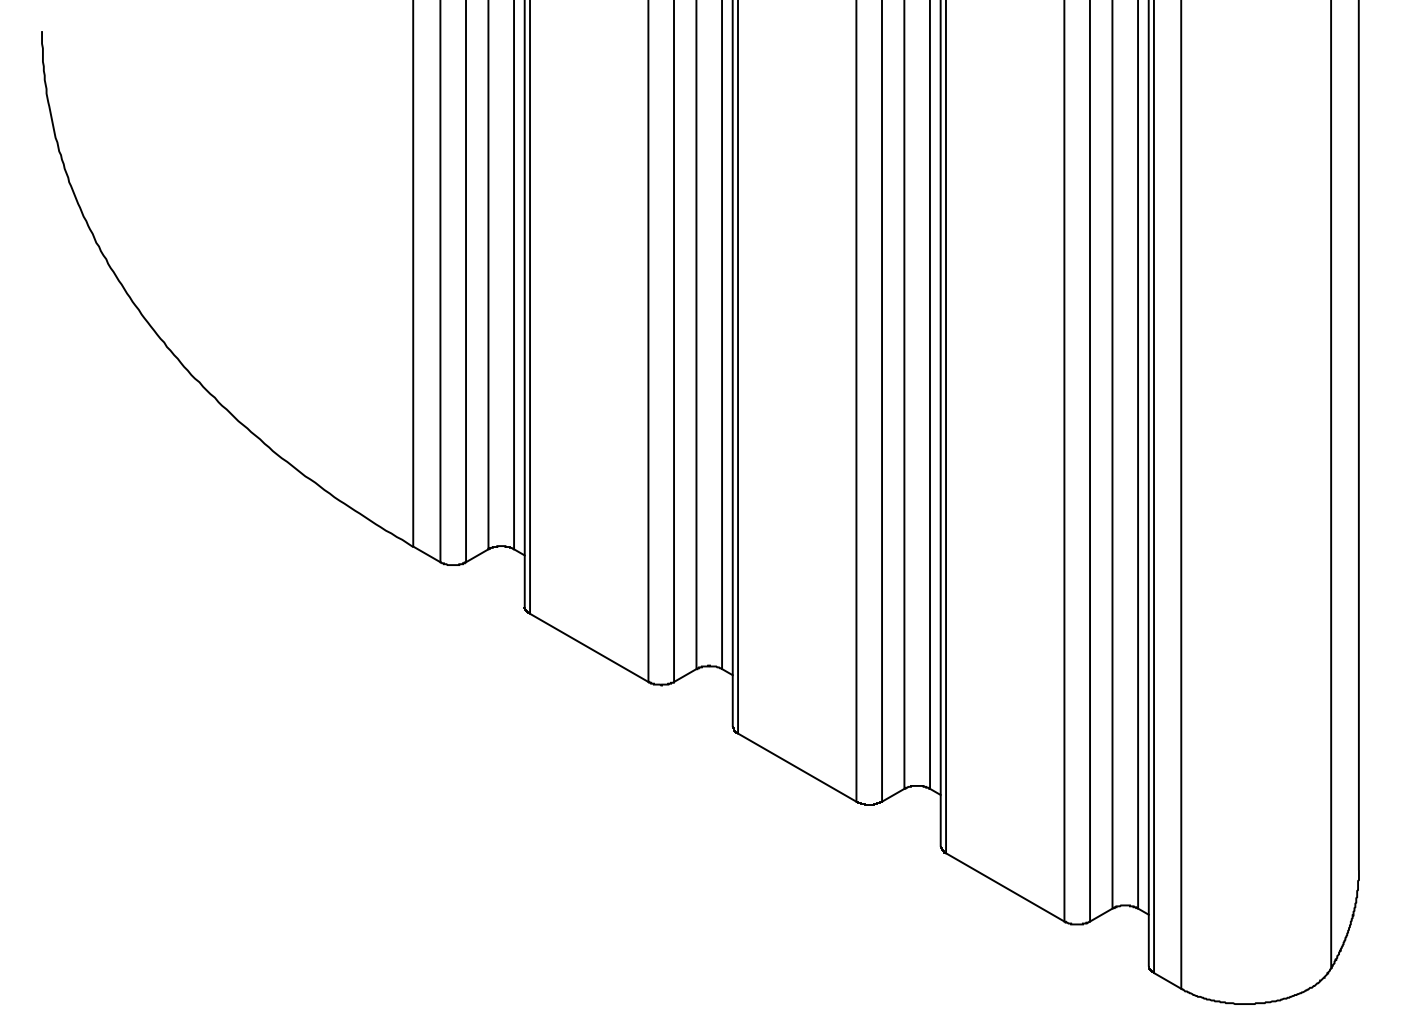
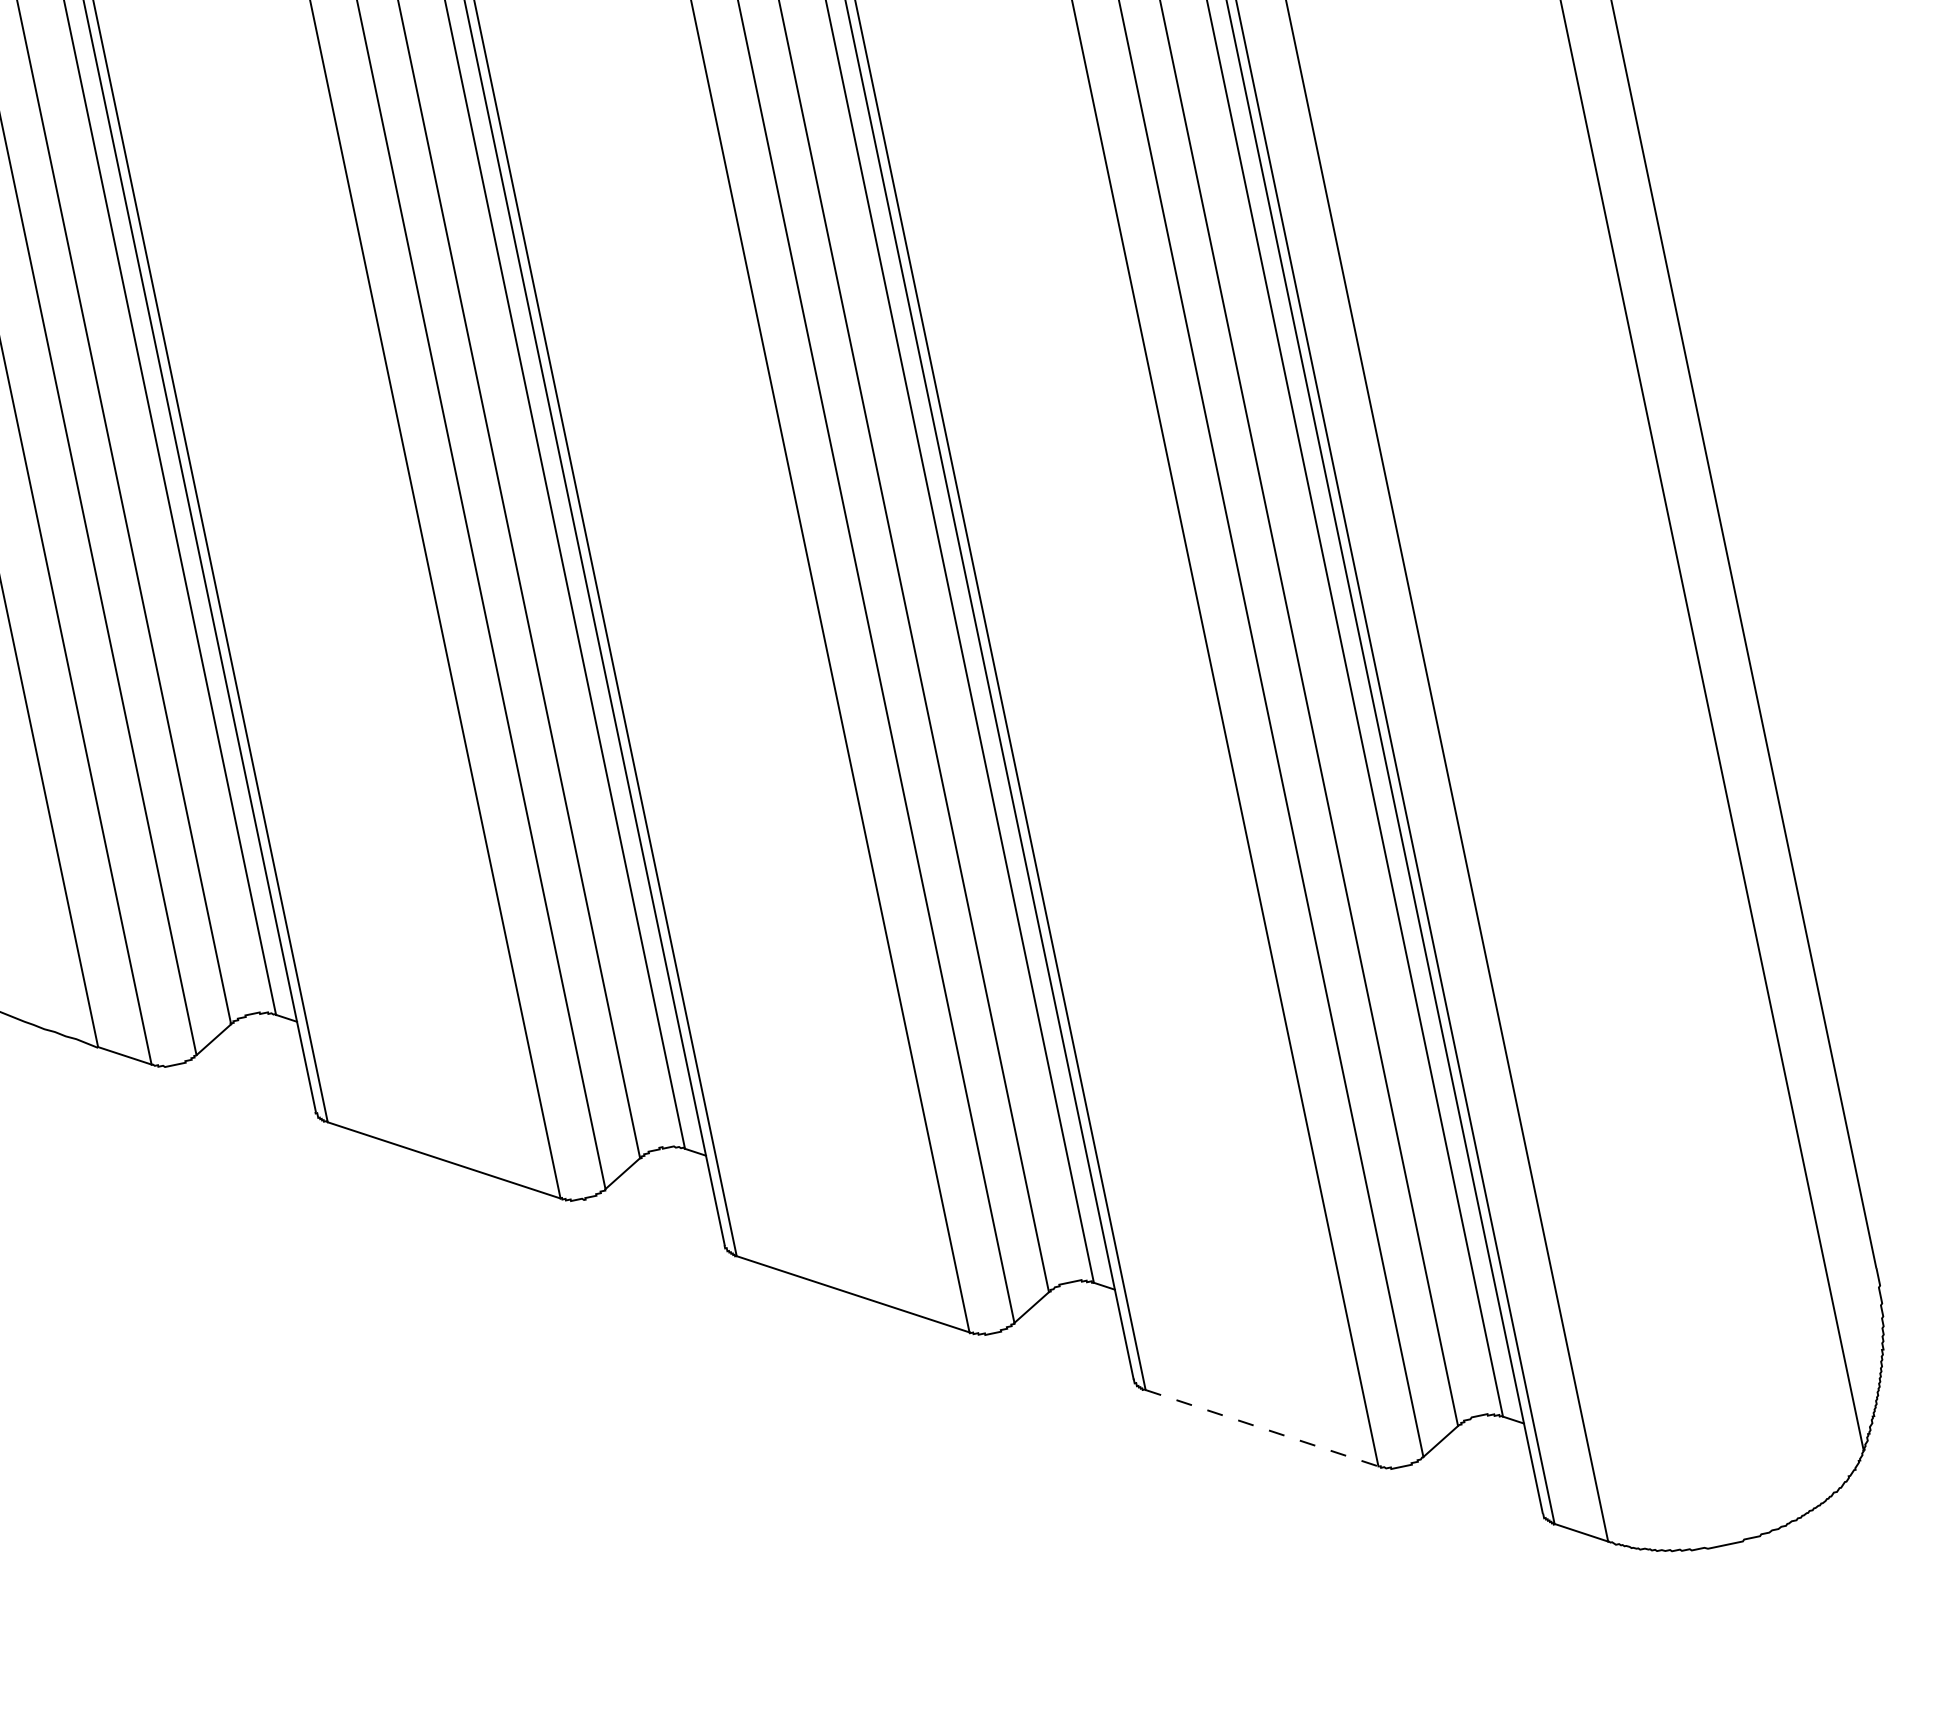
line: (1005, 887) -> (1262, 1428), solid -> dashed

